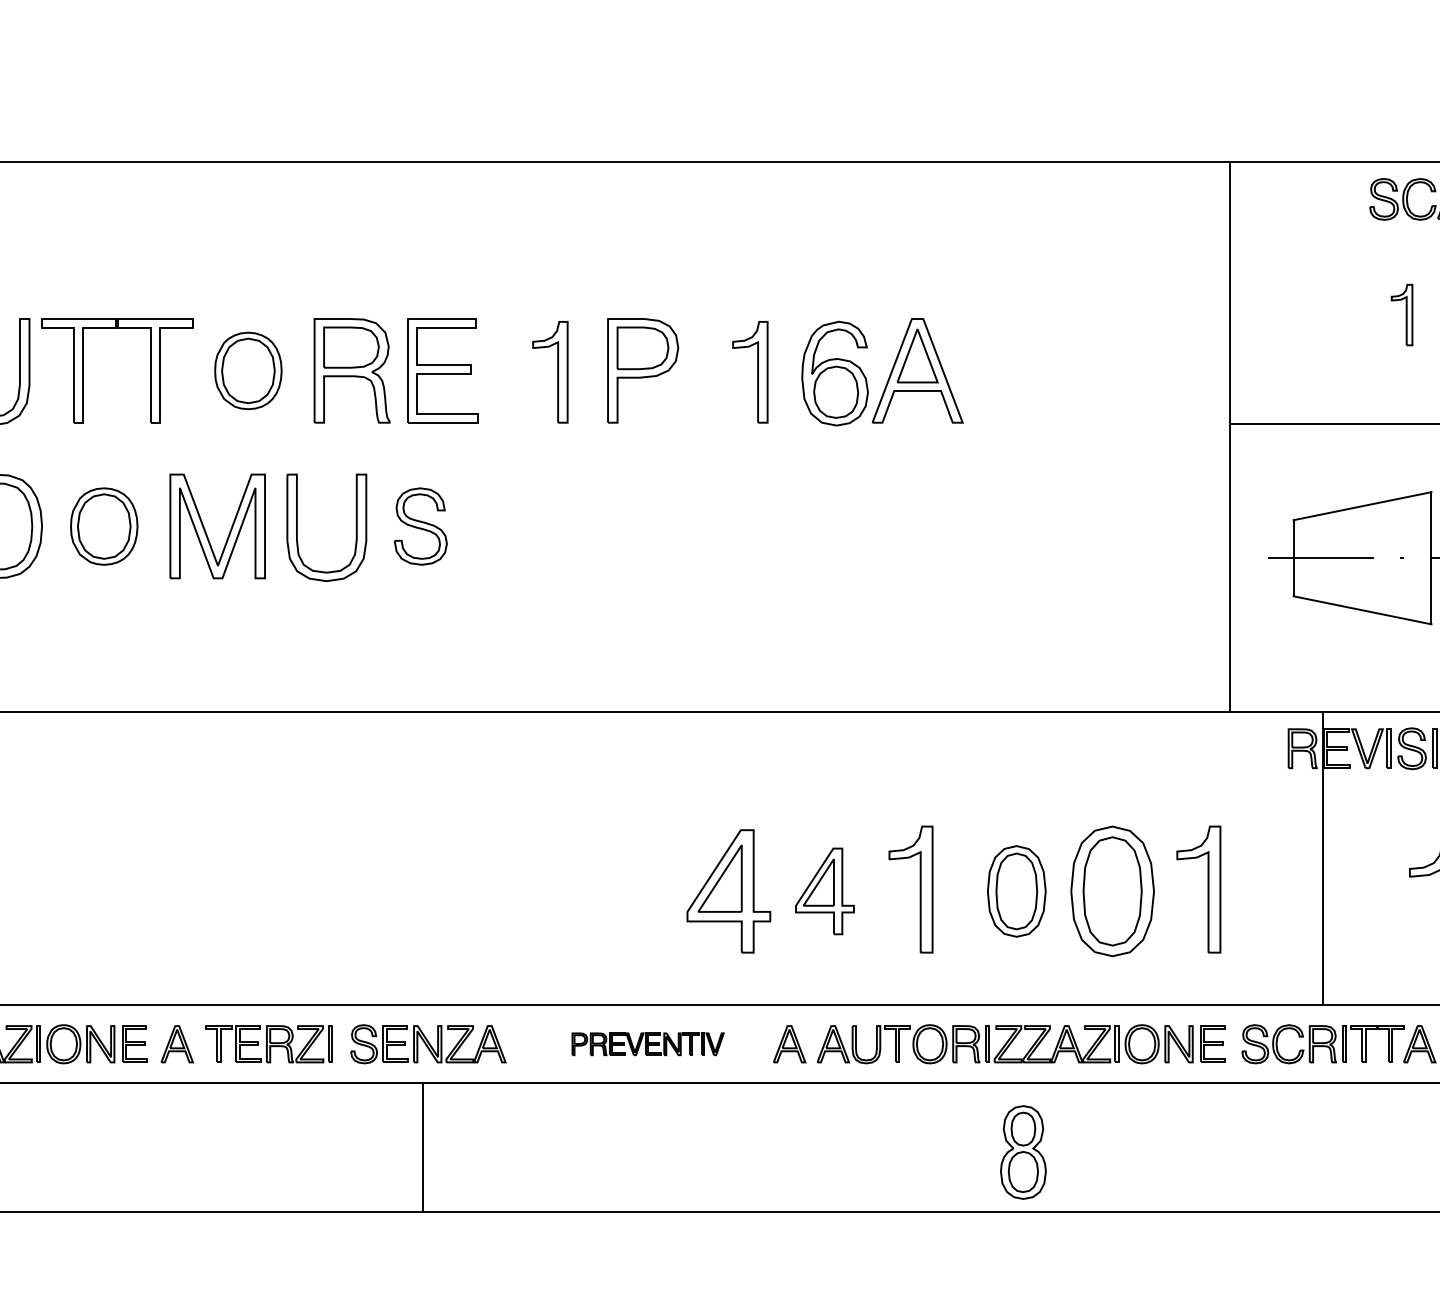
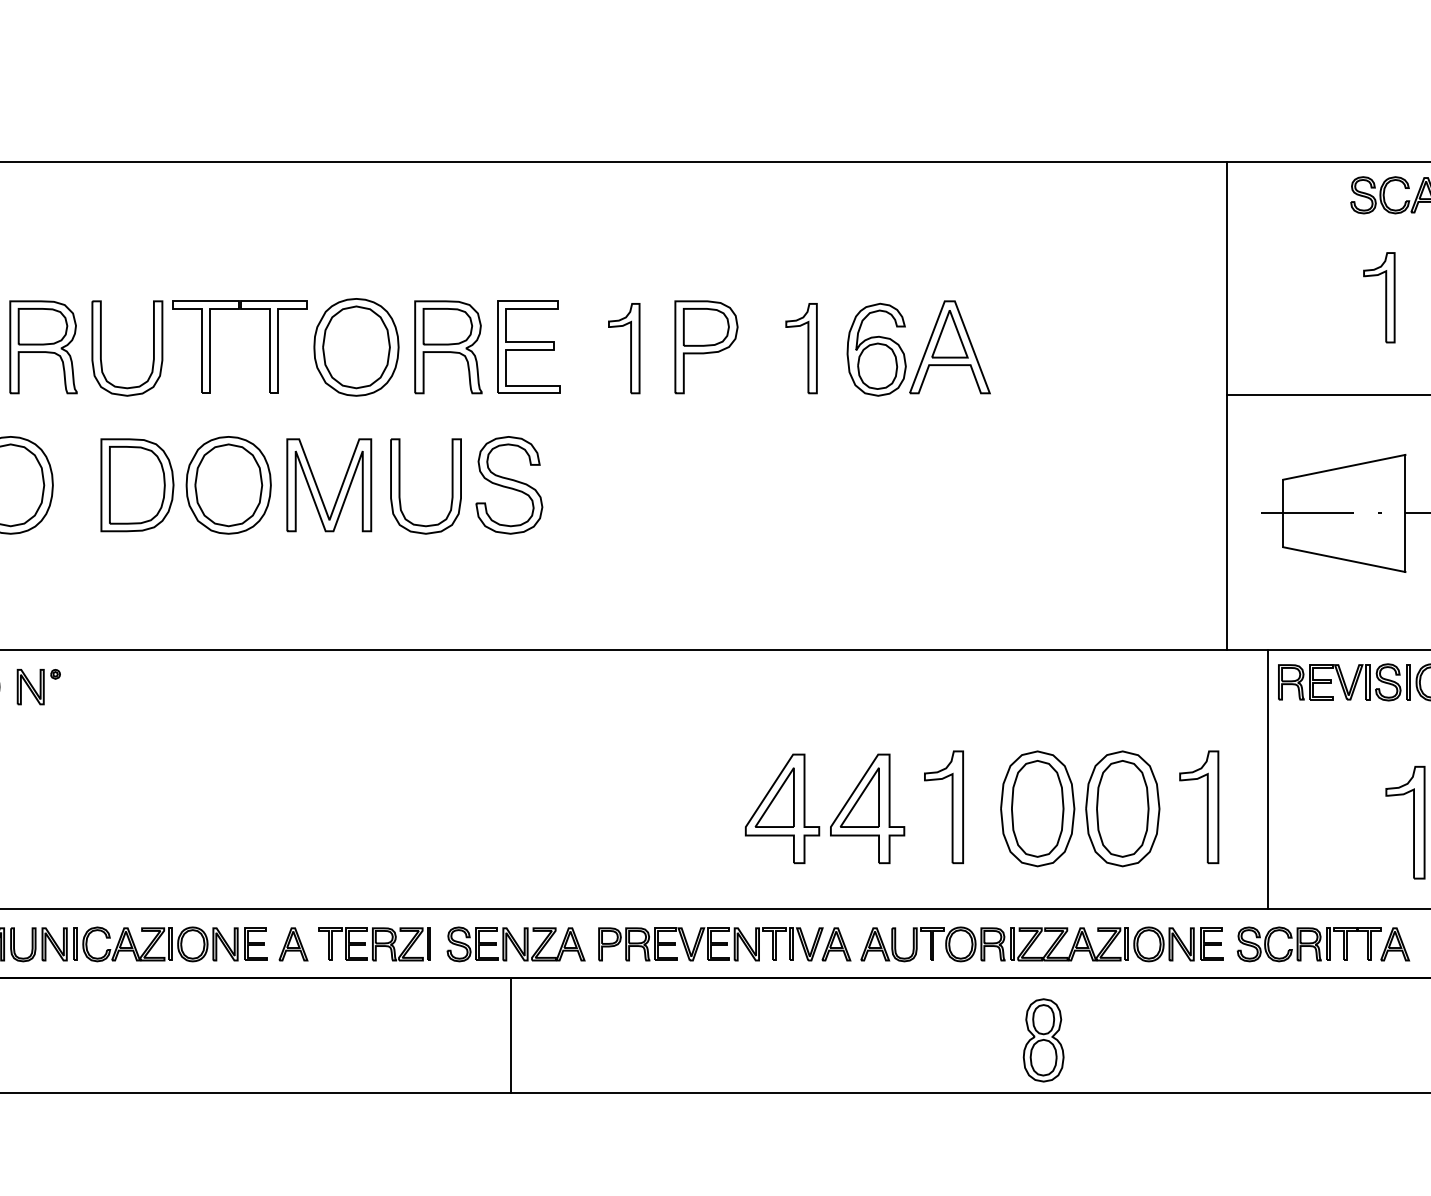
part: (1402, 314) -> (1379, 297), size x1.67
part: (248, 371) -> (356, 347), size x1.43
part: (104, 526) -> (228, 485), size x1.43
part: (420, 526) -> (509, 485), size x1.43
line: (1323, 858) -> (1268, 779), moved
part: (824, 890) -> (867, 808), size x1.43
part: (1016, 890) -> (1037, 808), size x1.43
part: (647, 1044) -> (710, 944), size x1.67

